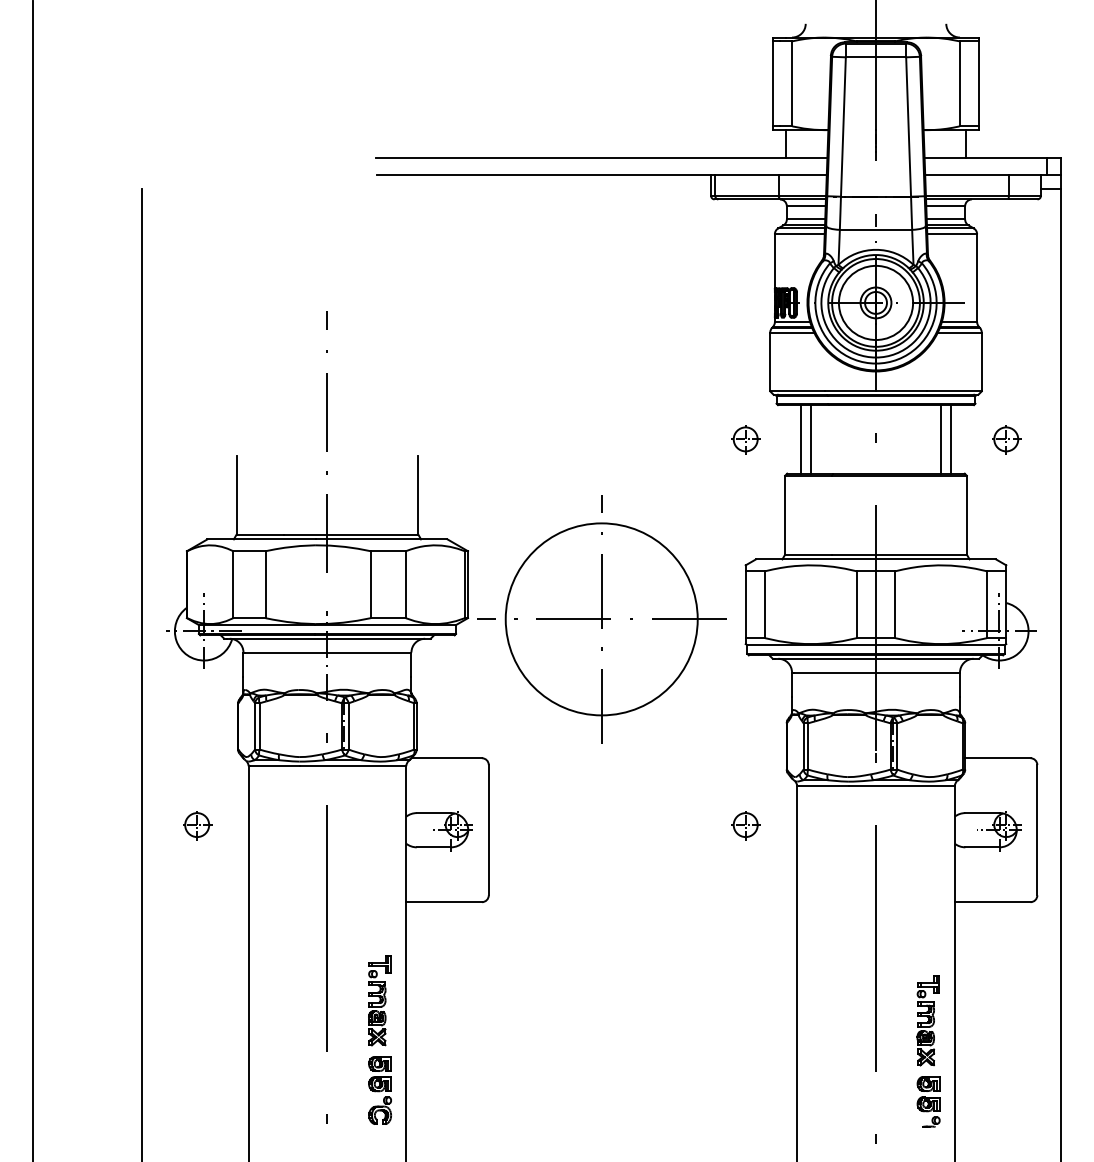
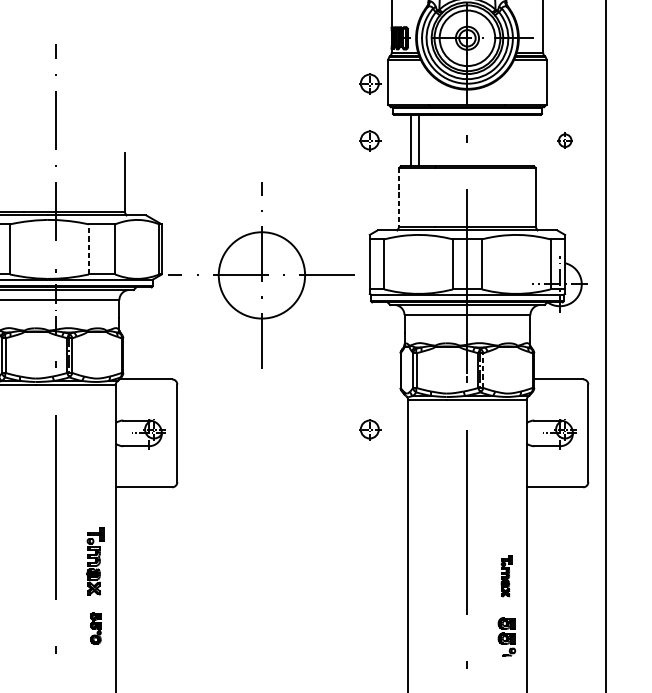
part: (745, 363) -> (369, 83), added
line: (941, 439) -> (516, 140), removed
line: (951, 439) -> (524, 140), removed
part: (1006, 439) -> (565, 140), size x0.7
line: (785, 515) -> (399, 197), solid -> dashed
line: (370, 584) -> (88, 249), solid -> dashed
circle: (601, 619) -> (261, 275), size x0.6
line: (897, 745) -> (483, 369), solid -> dashed
part: (927, 1020) -> (506, 575), size x0.6
part: (379, 1090) -> (95, 628), size x0.6

